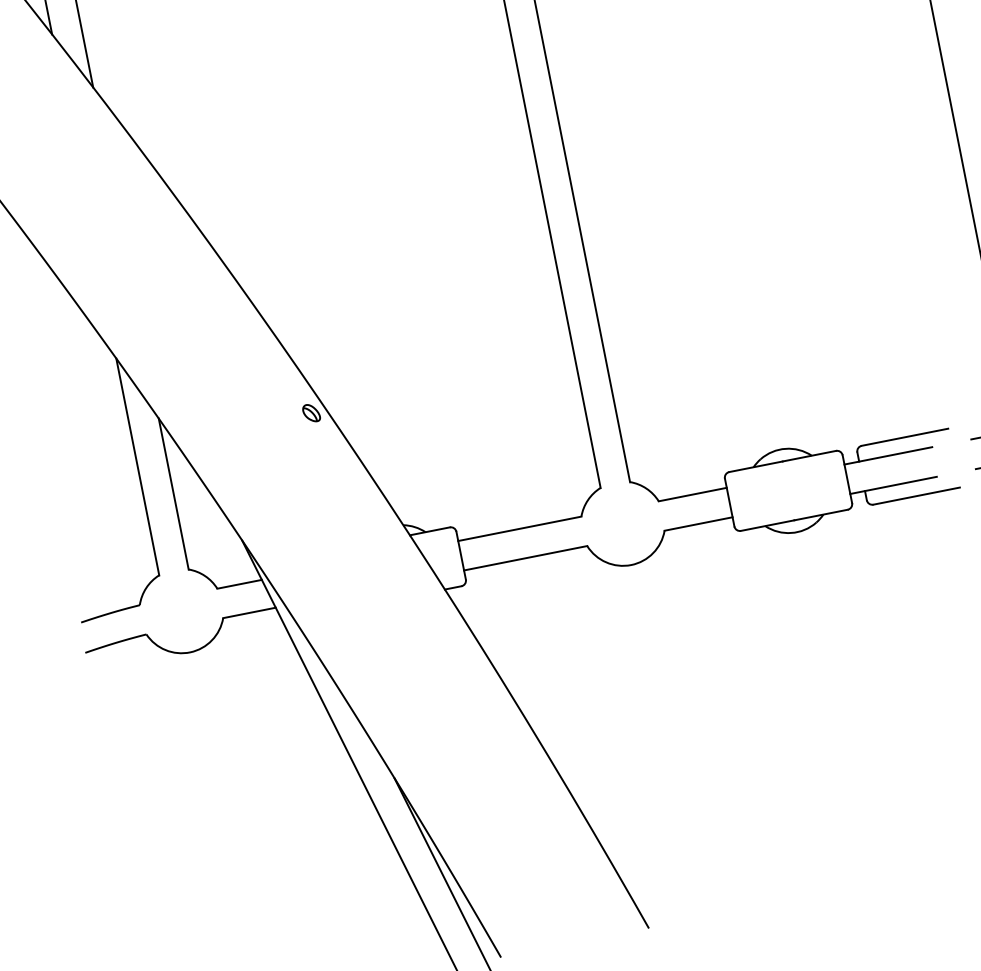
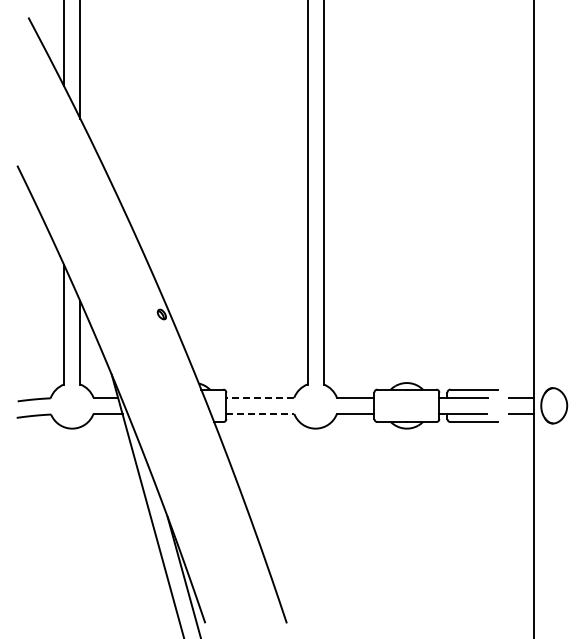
line: (520, 528) -> (260, 397), solid -> dashed
line: (525, 557) -> (260, 413), solid -> dashed

